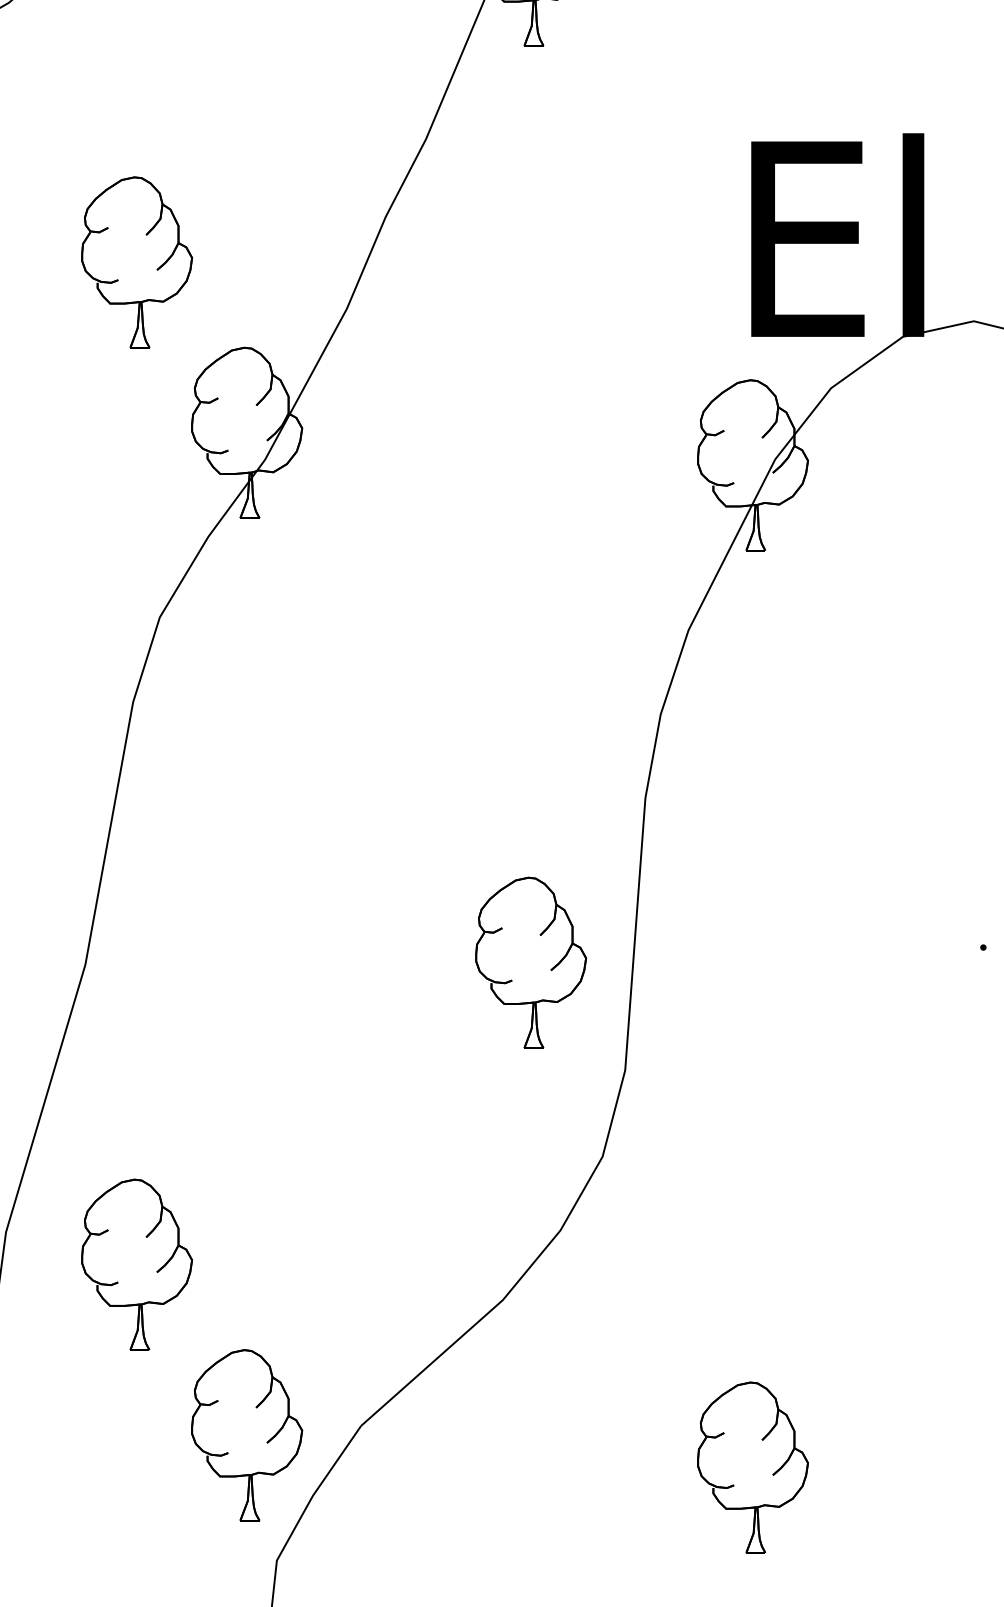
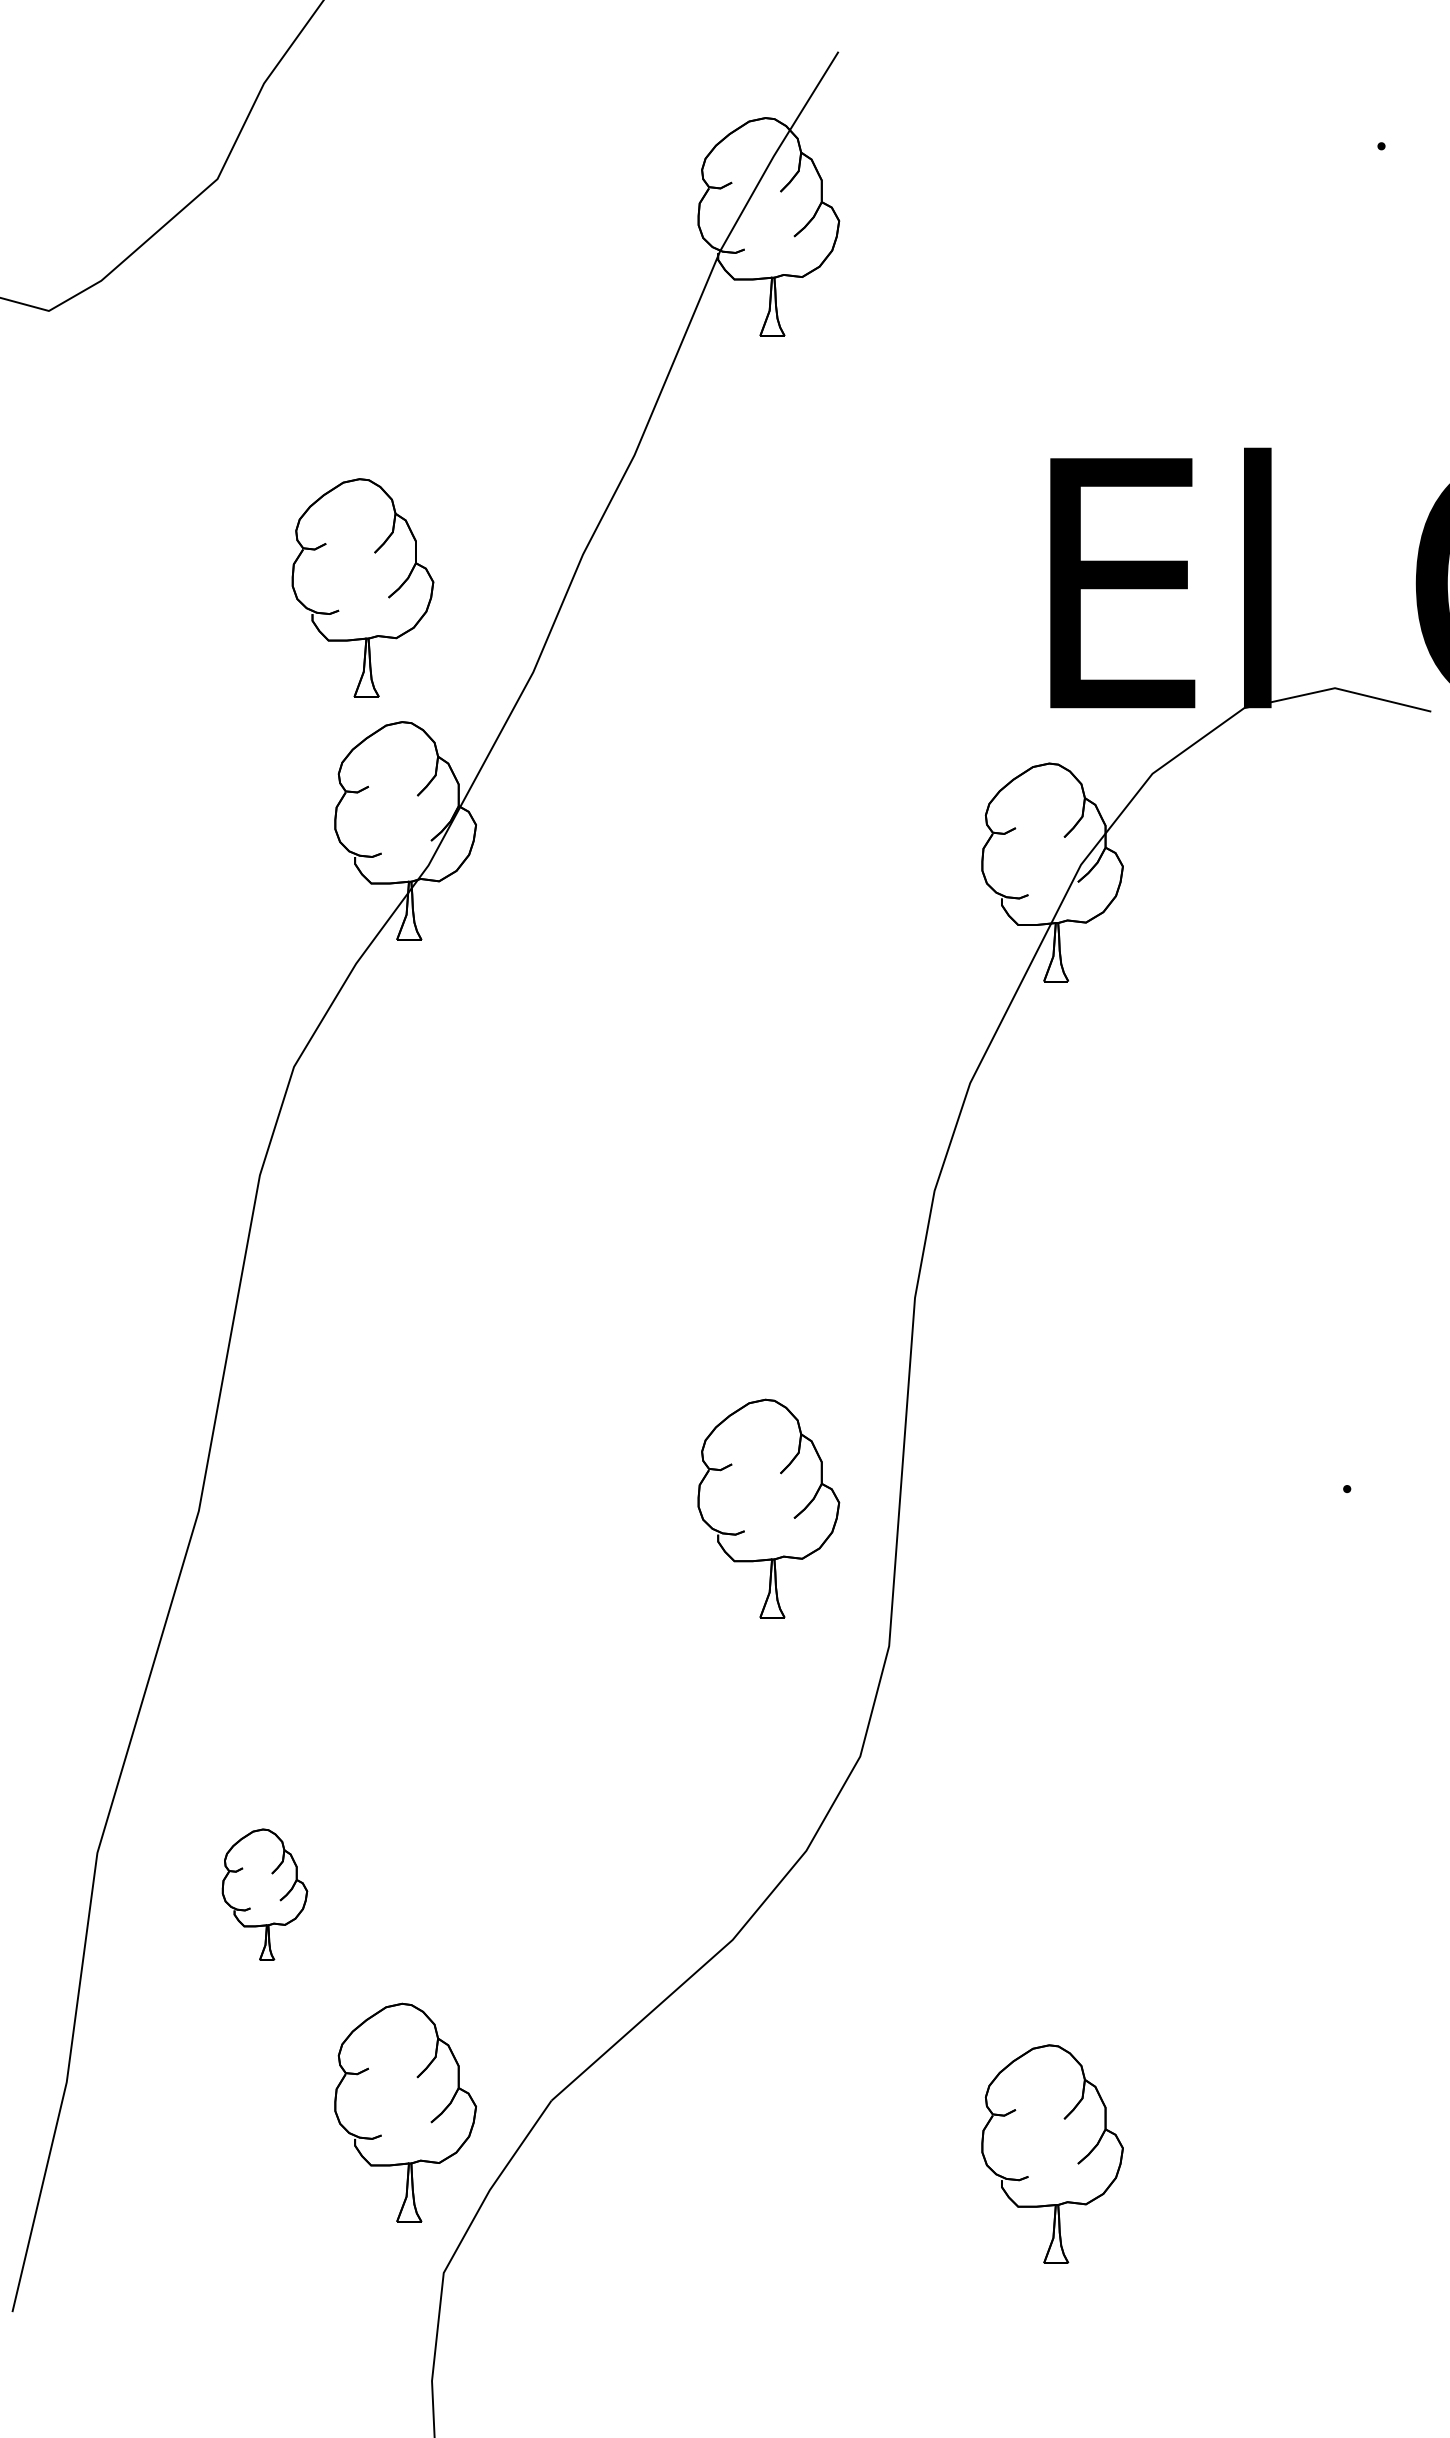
part: (157, 269) -> (388, 596), moved
part: (136, 1264) -> (264, 1894), size x0.6

